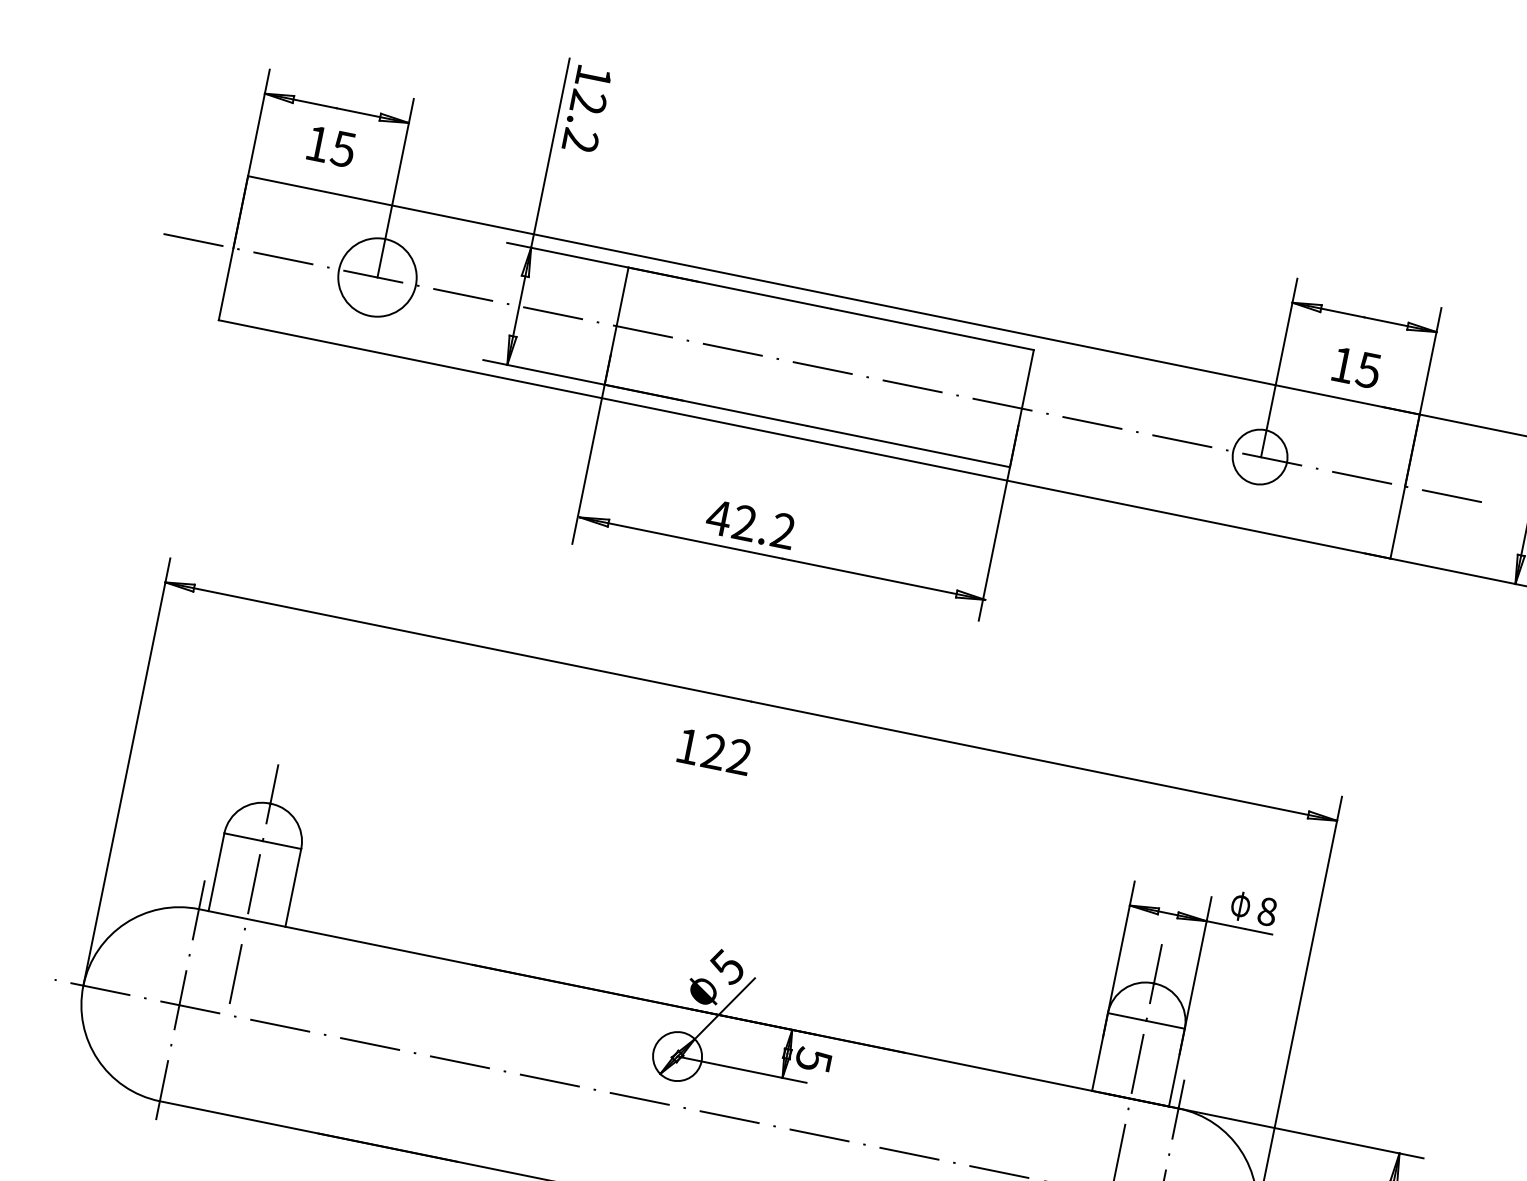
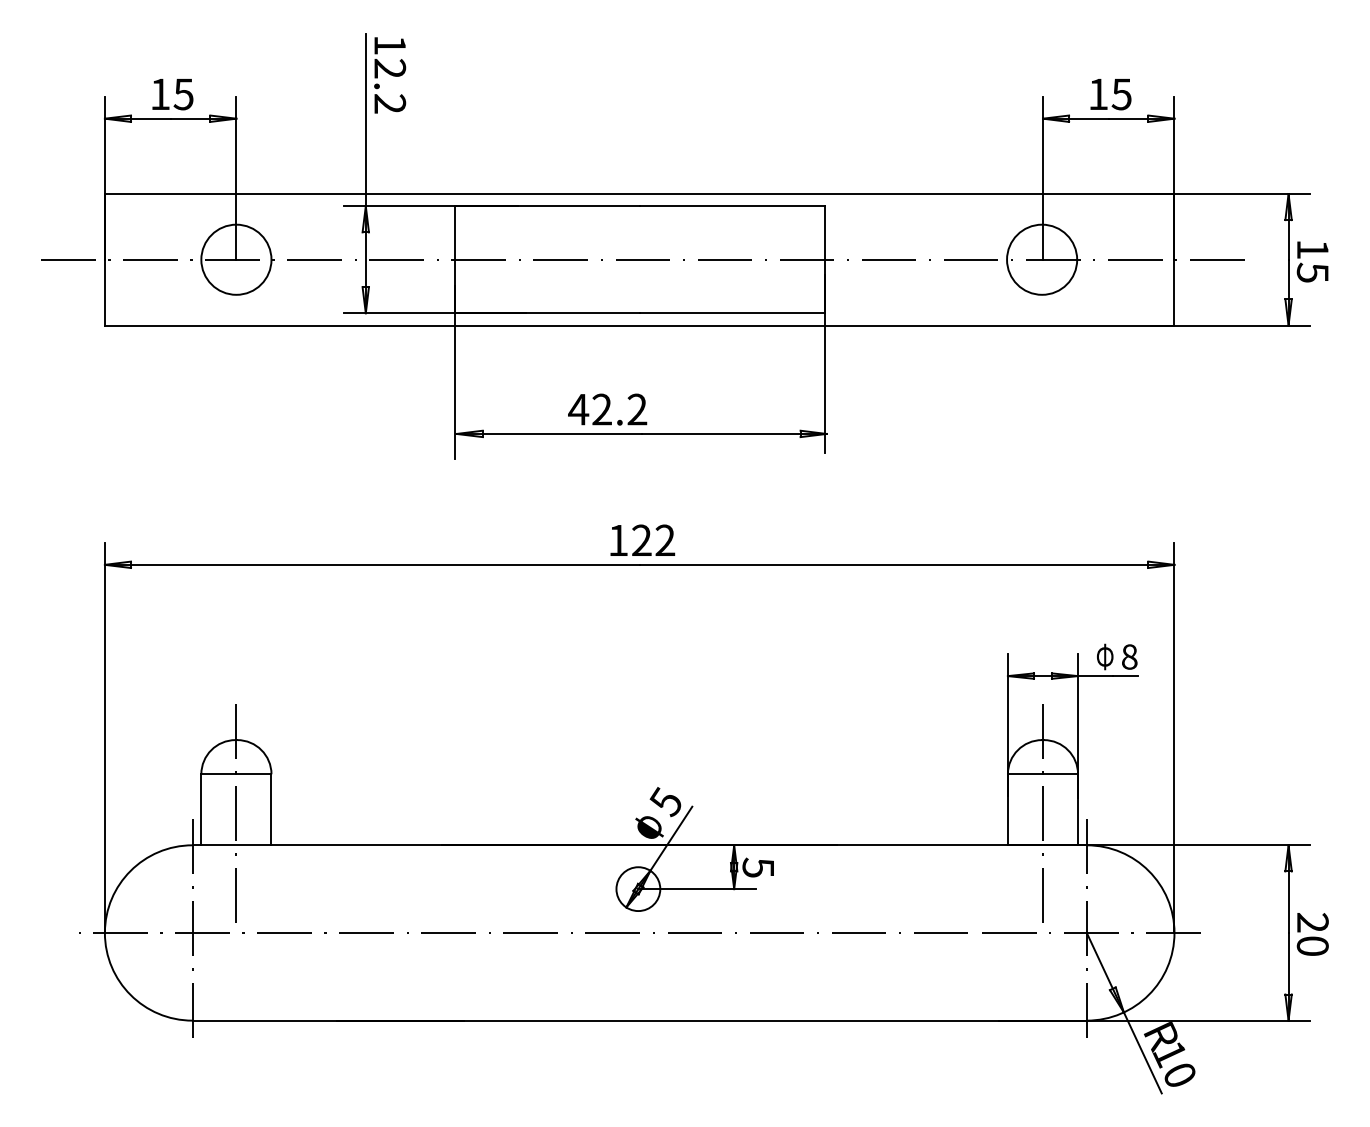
text: (331, 146) -> (172, 94), moved
text: (1356, 367) -> (1110, 94), moved
circle: (1260, 456) -> (1042, 259), size x1.43
text: (714, 750) -> (642, 539), moved

